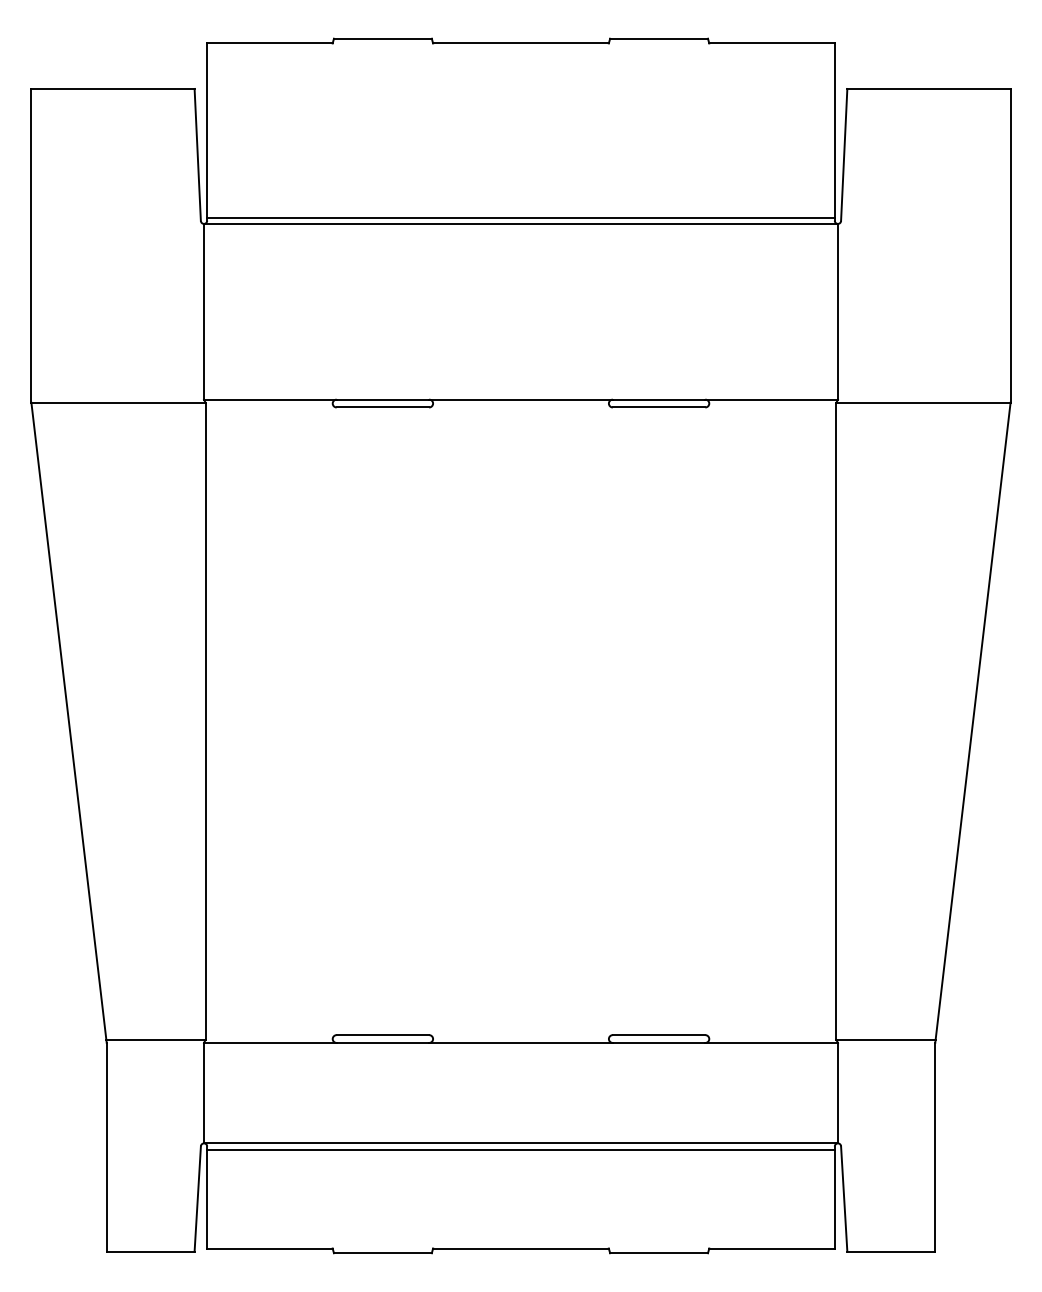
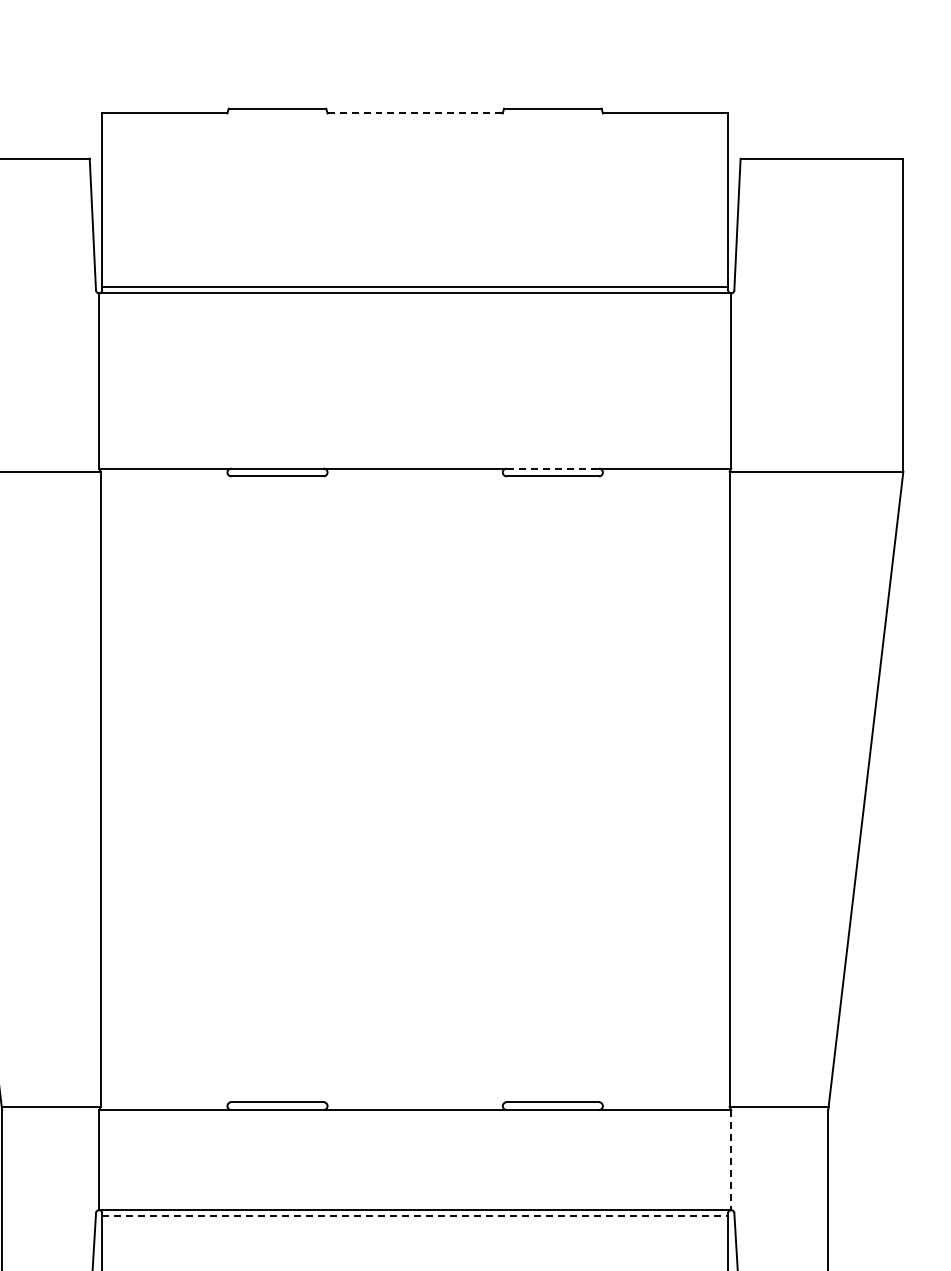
line: (520, 43) -> (414, 113), solid -> dashed
line: (659, 399) -> (553, 468), solid -> dashed
line: (837, 1093) -> (730, 1160), solid -> dashed
line: (520, 1149) -> (414, 1216), solid -> dashed

